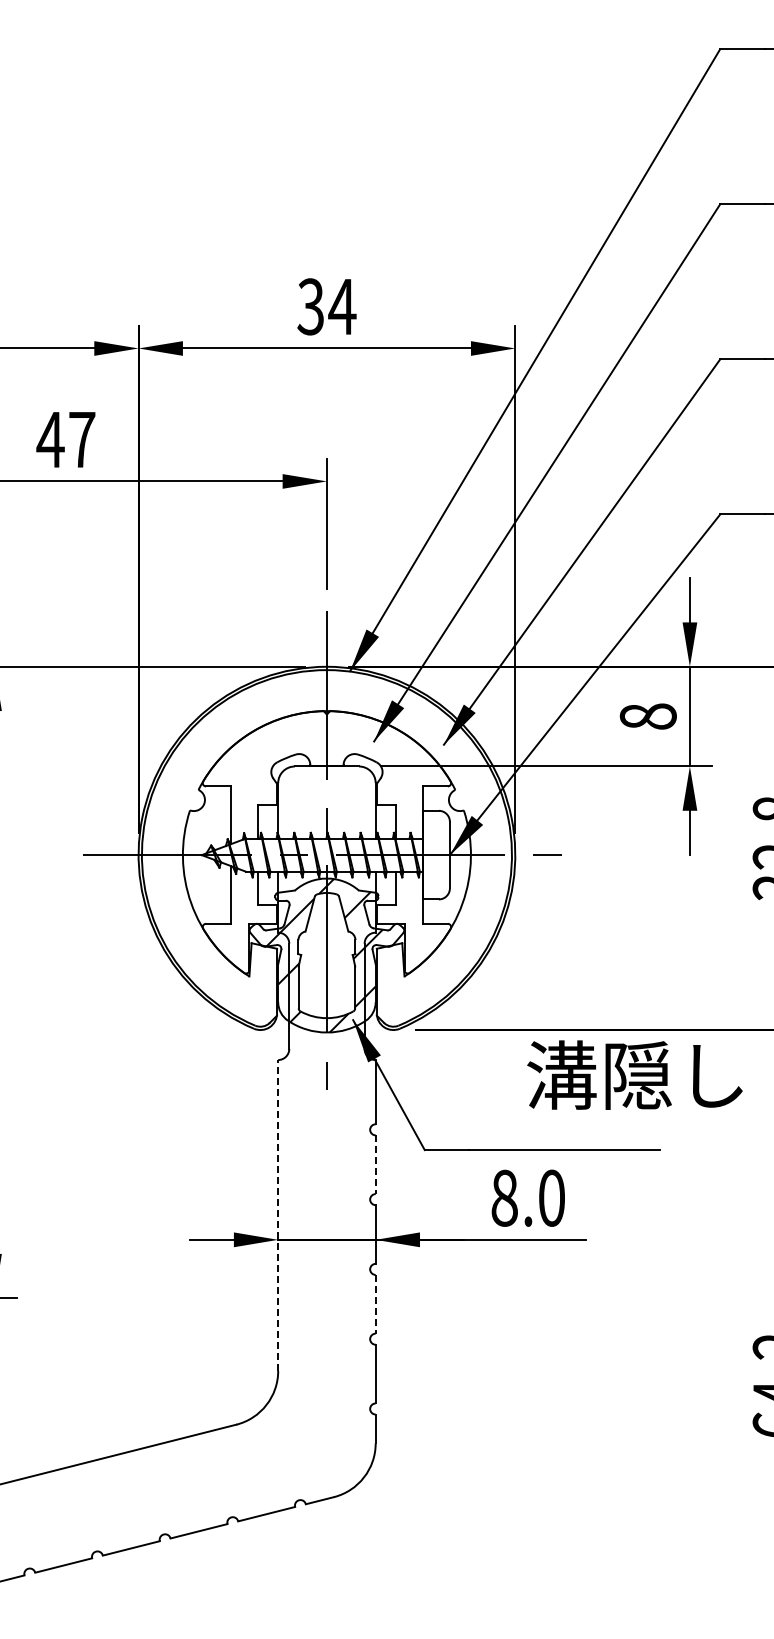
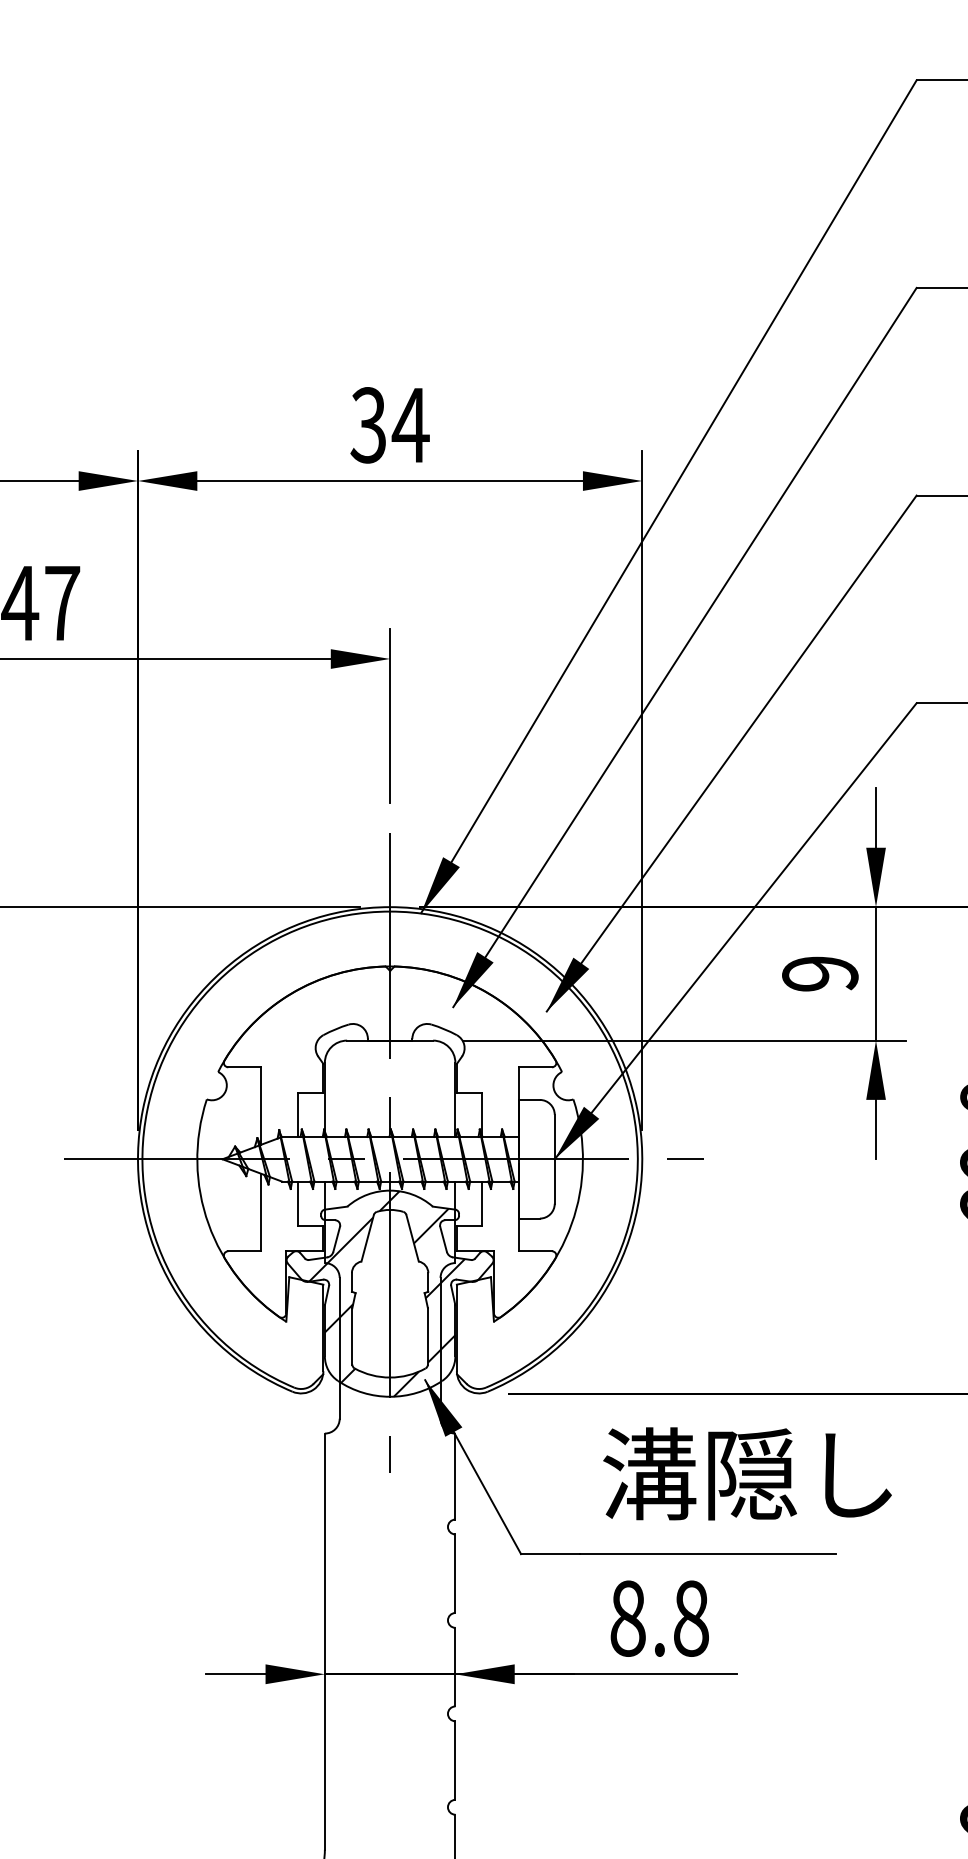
text: (647, 716) -> (819, 973), 8 -> 9
text: (634, 1074) -> (746, 1473), moved
line: (375, 1165) -> (455, 1574), dashed -> solid
text: (552, 1197) -> (692, 1617), 8.0 -> 8.8
line: (278, 1215) -> (325, 1641), dashed -> solid
line: (375, 1304) -> (455, 1760), dashed -> solid

